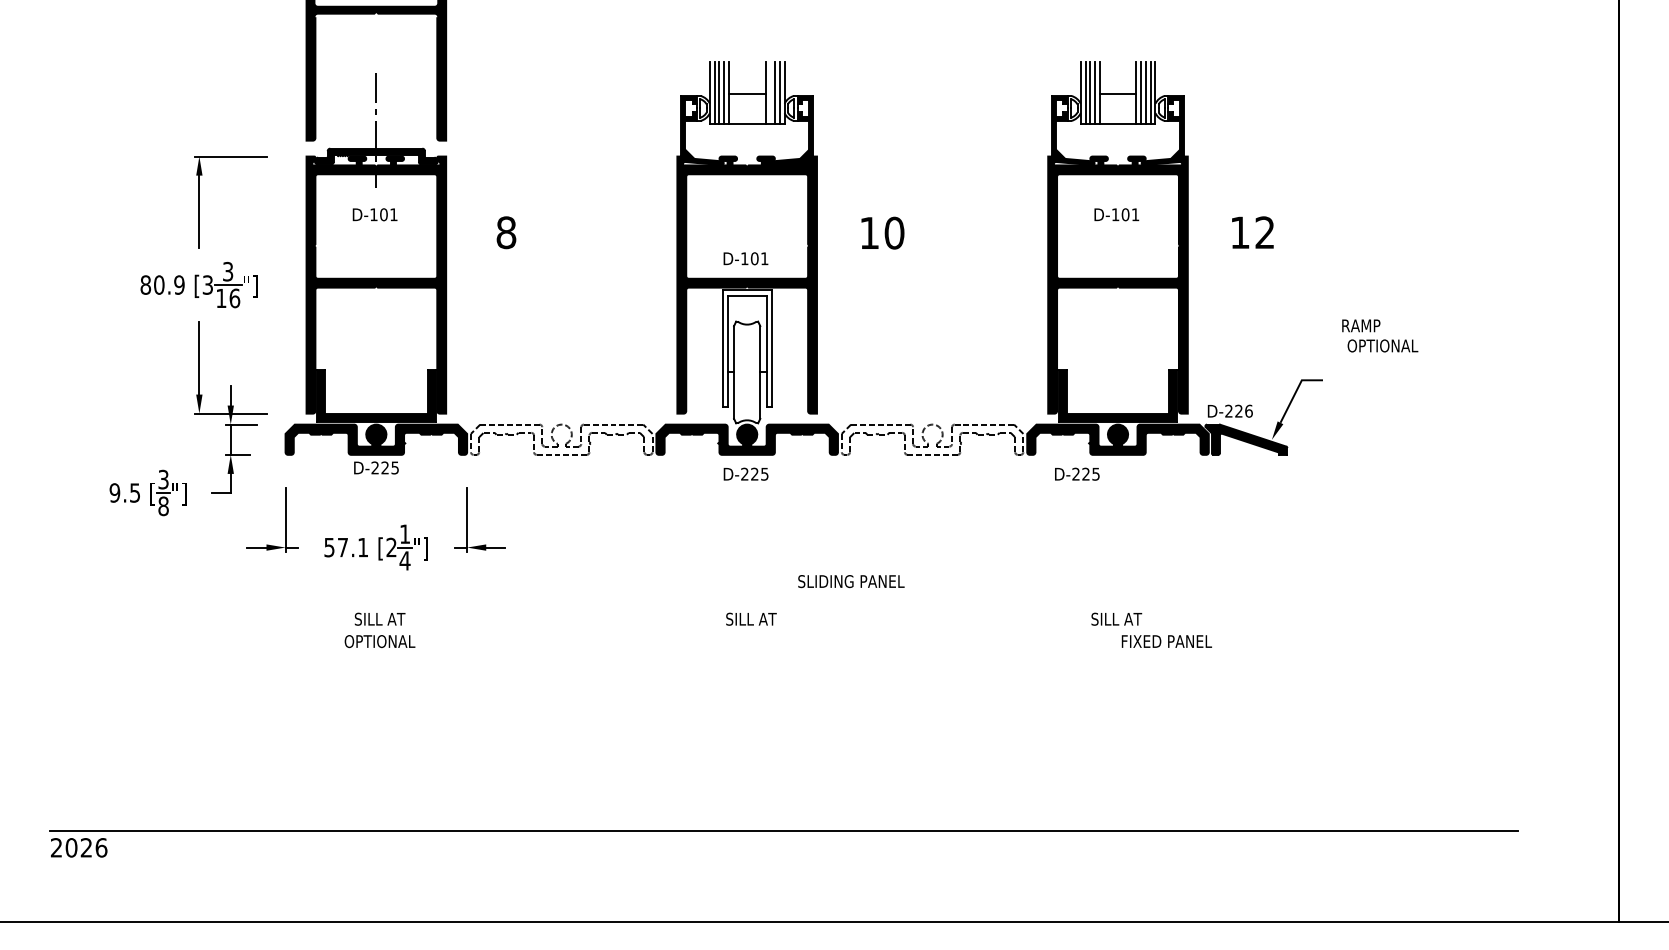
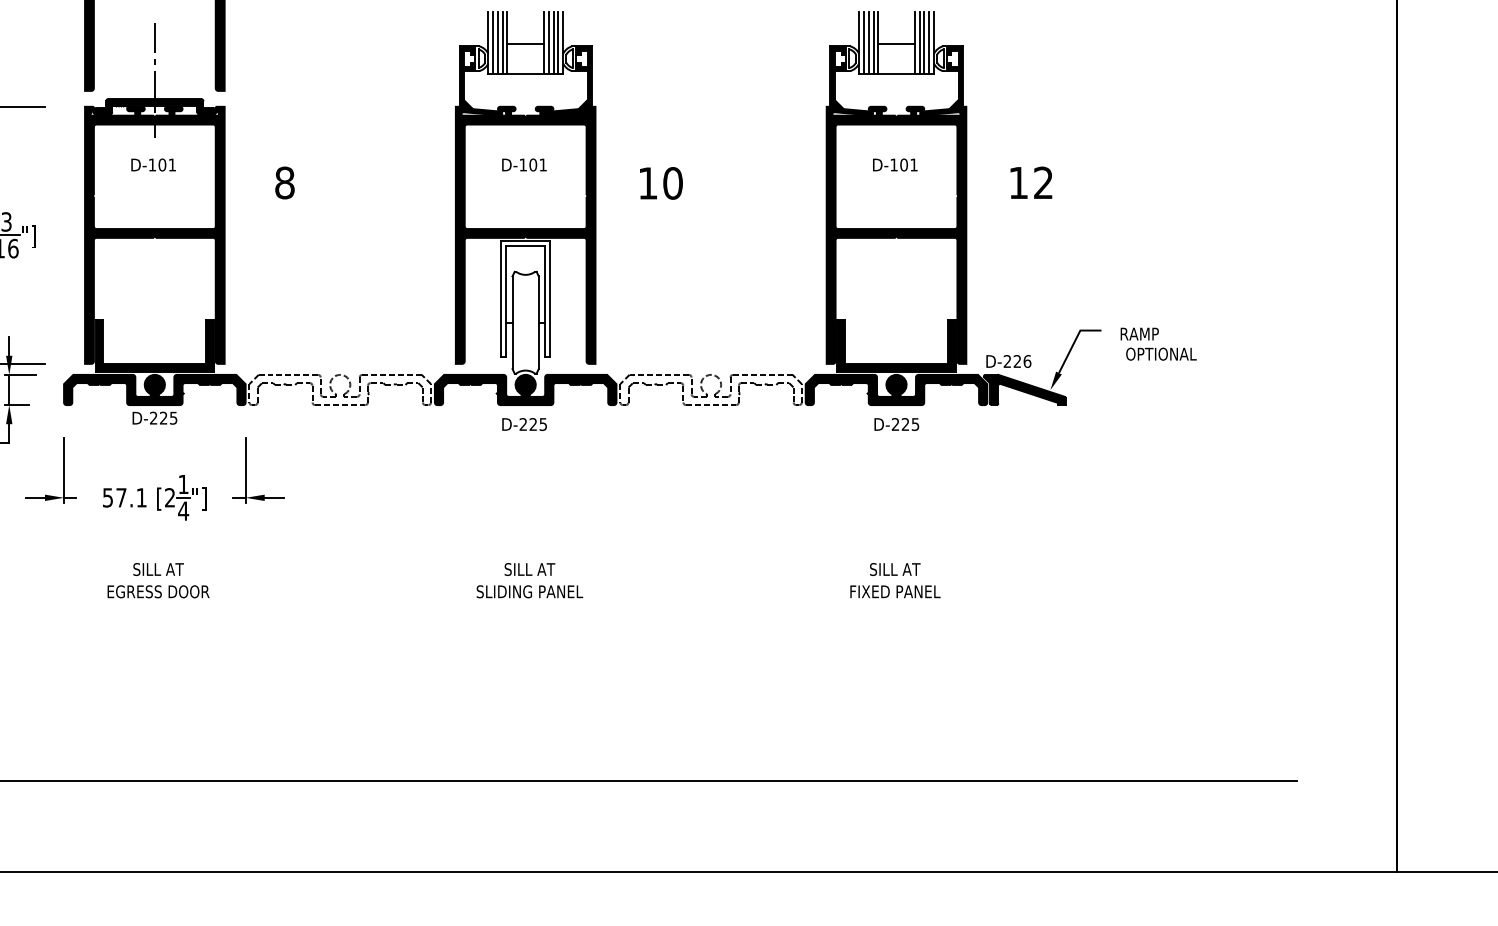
line: (770, 92) -> (548, 42), added
text: (745, 258) -> (523, 164), moved
text: (1380, 335) -> (1158, 343), moved
text: (1077, 473) -> (896, 423), moved
text: (851, 581) -> (529, 591), moved
text: (379, 641) -> (157, 591), OPTIONAL -> EGRESS DOOR
text: (1166, 641) -> (894, 591), moved

